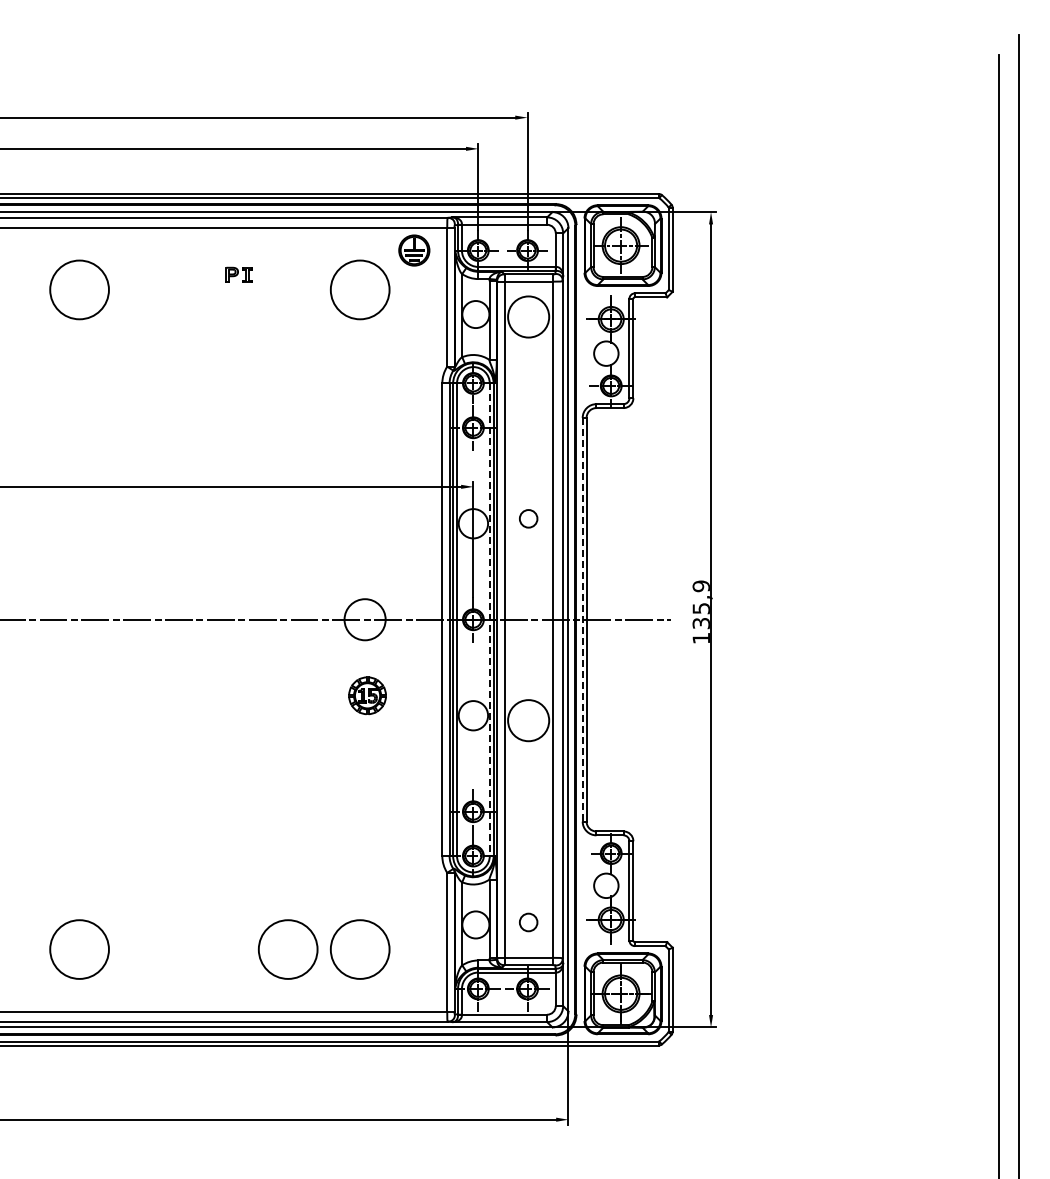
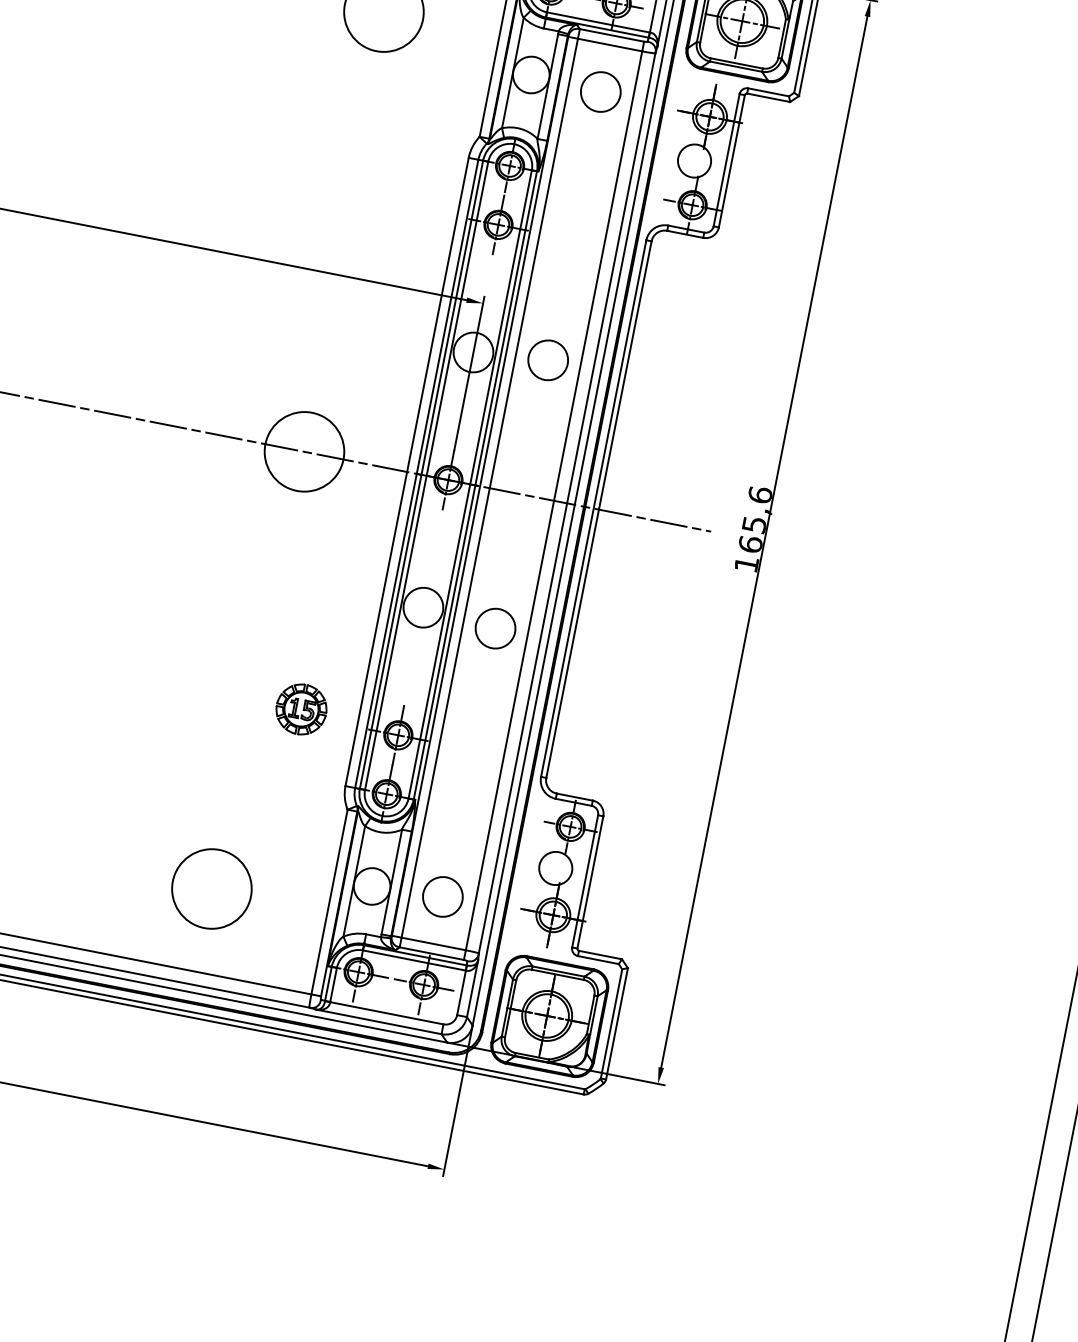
circle: (528, 316) -> (600, 91), size x0.71
circle: (528, 518) -> (548, 359), size x1.67
text: (700, 604) -> (754, 519), 135,9 -> 165,6
circle: (364, 619) -> (303, 451), size x1.43
line: (582, 619) -> (593, 508), dashed -> solid
line: (489, 620) -> (469, 485), dashed -> solid
part: (367, 695) -> (301, 709), moved
circle: (528, 720) -> (495, 628), size x0.71
circle: (528, 922) -> (442, 896), size x1.67
circle: (287, 949) -> (115, 869), removed

